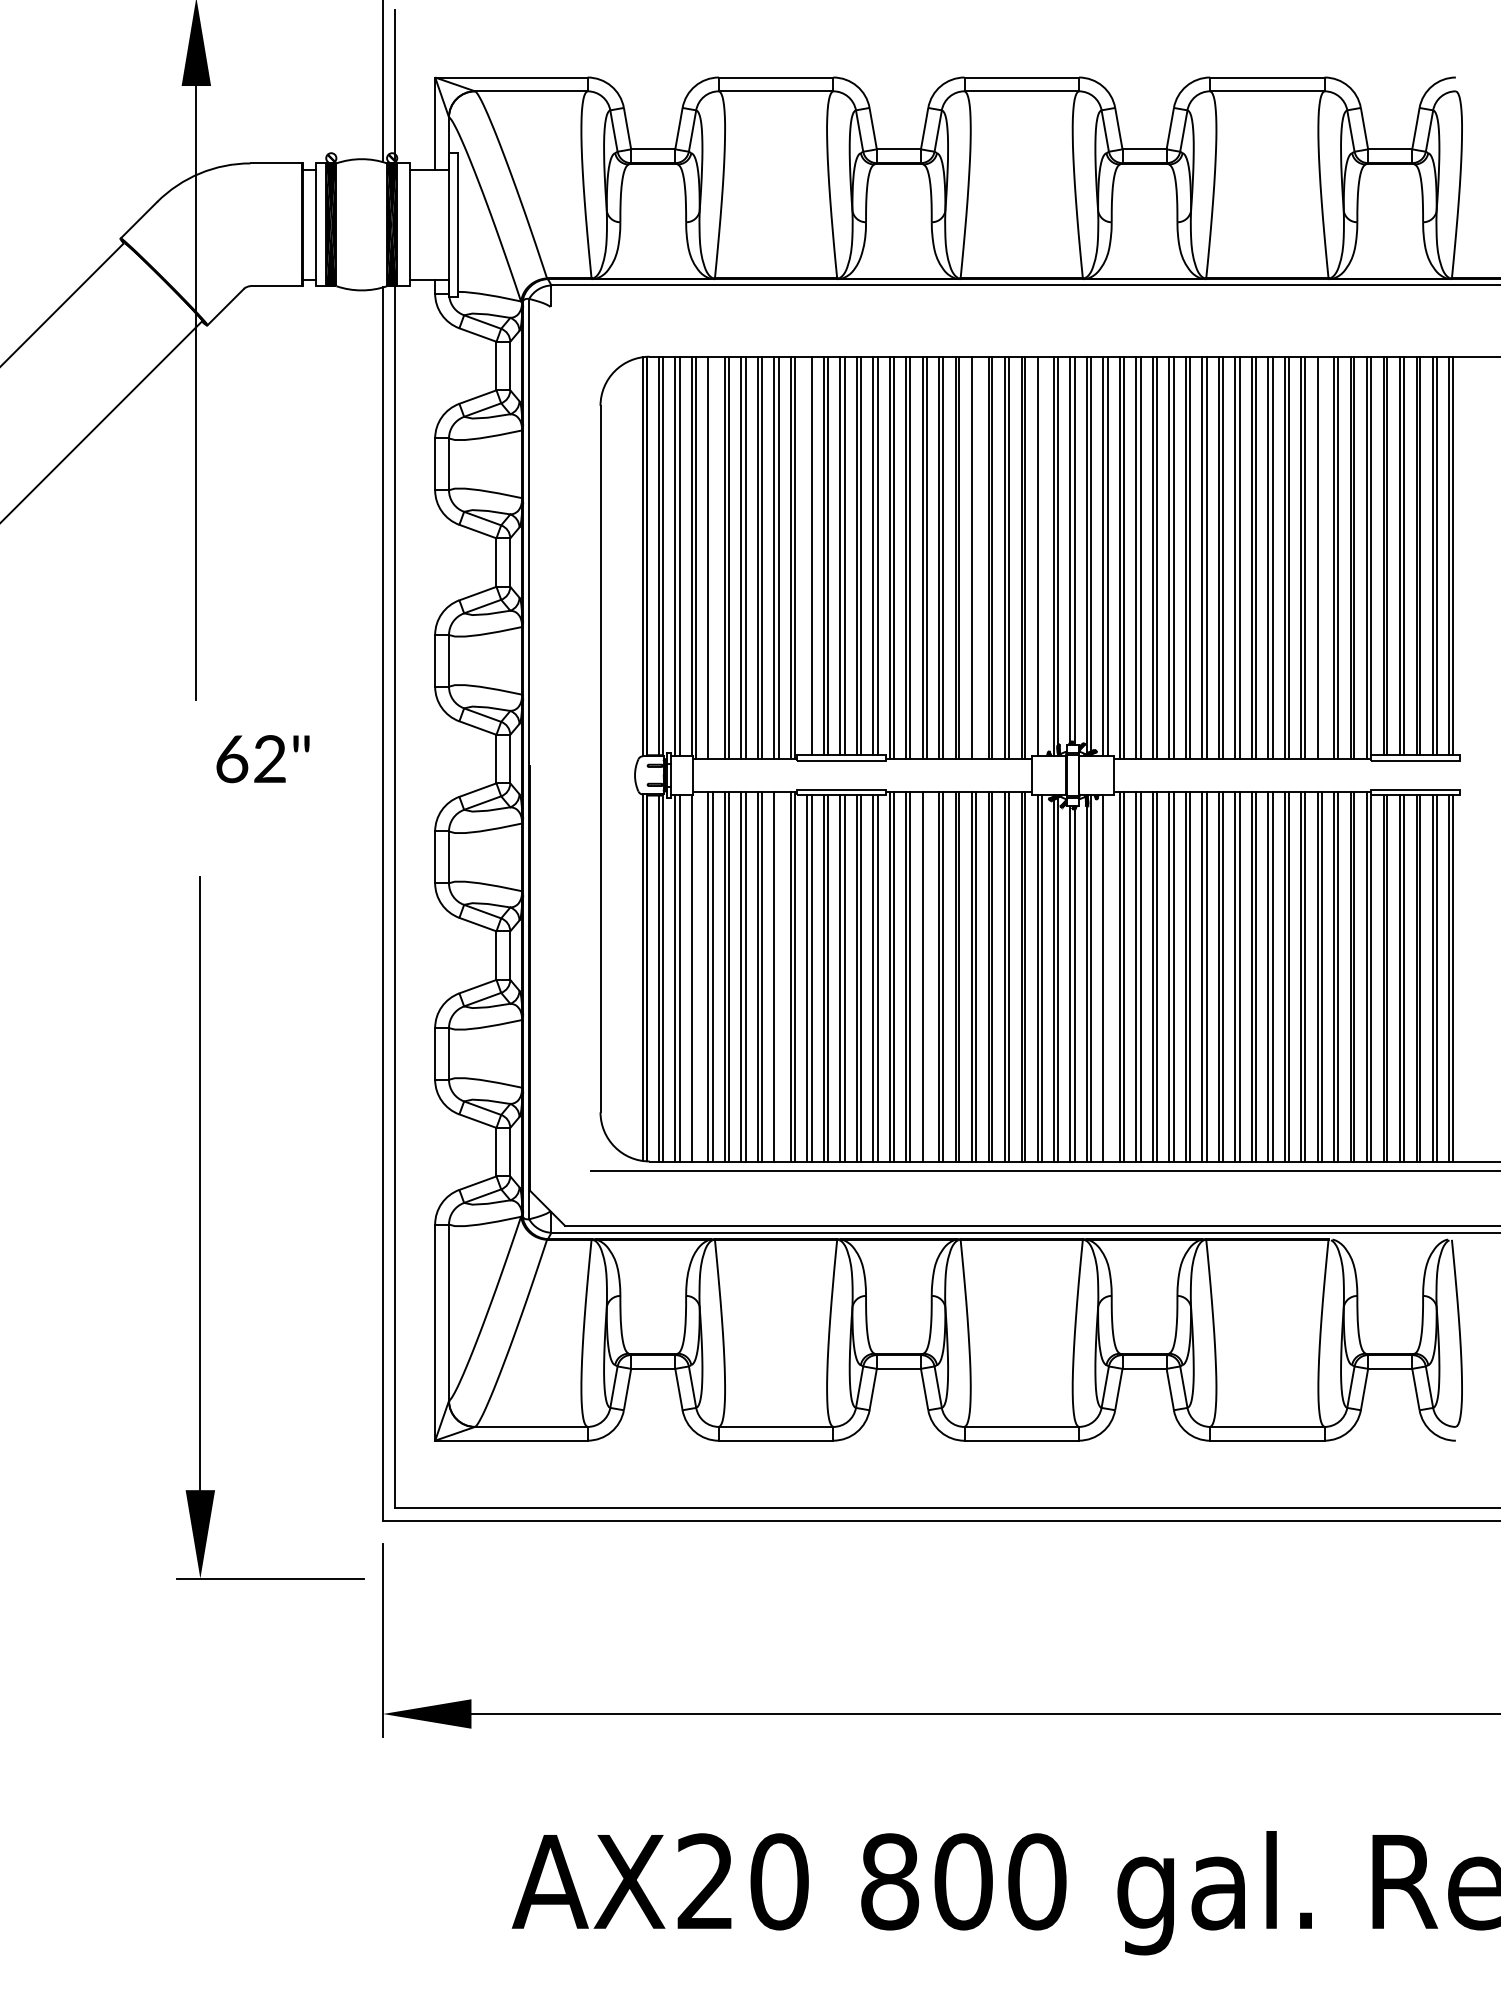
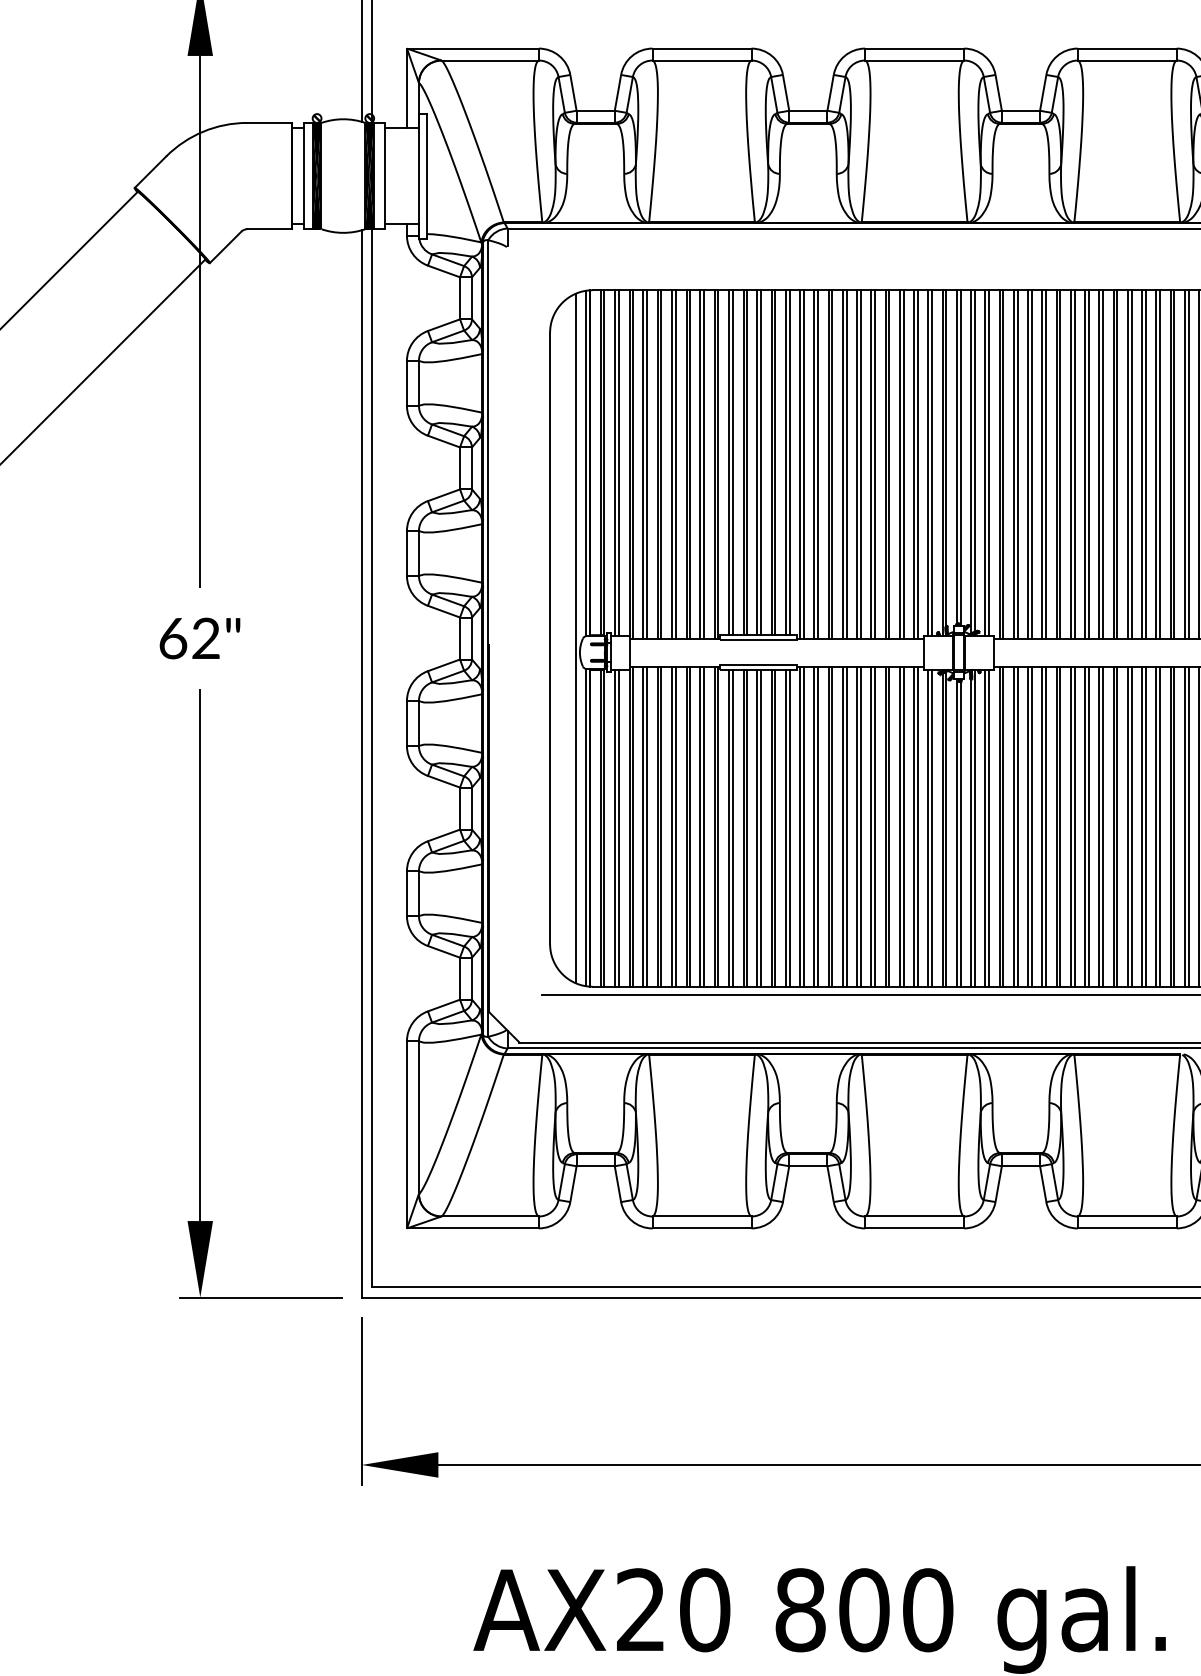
line: (807, 555) -> (729, 462), added
line: (1042, 555) -> (932, 462), added
line: (712, 557) -> (647, 464), added
line: (976, 557) -> (875, 464), added
line: (1321, 557) -> (1174, 464), added
line: (630, 758) -> (576, 637), added
text: (262, 759) -> (199, 638), moved
line: (696, 976) -> (633, 826), added
line: (778, 976) -> (704, 826), added
line: (926, 976) -> (832, 826), added
line: (1107, 978) -> (988, 828), added
part: (200, 1227) -> (200, 993), moved

